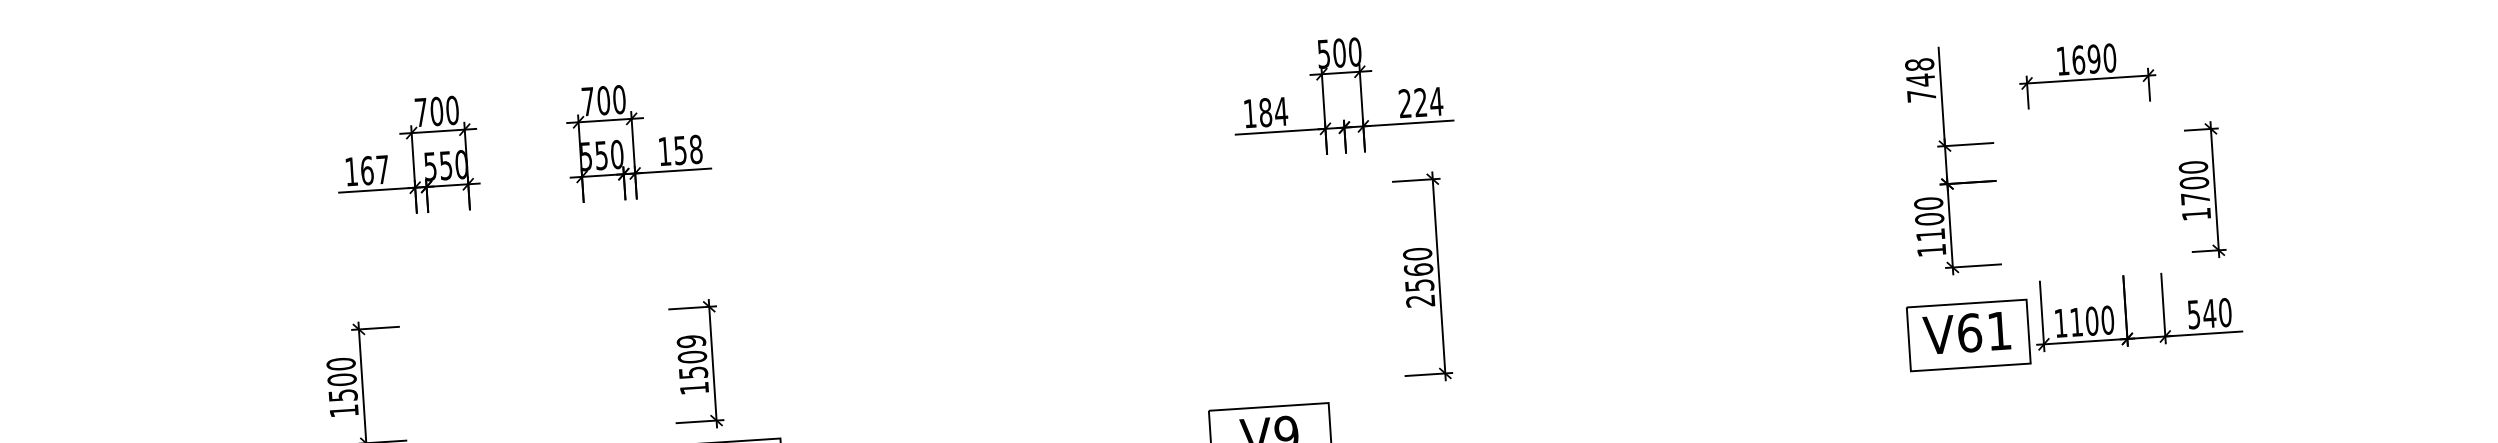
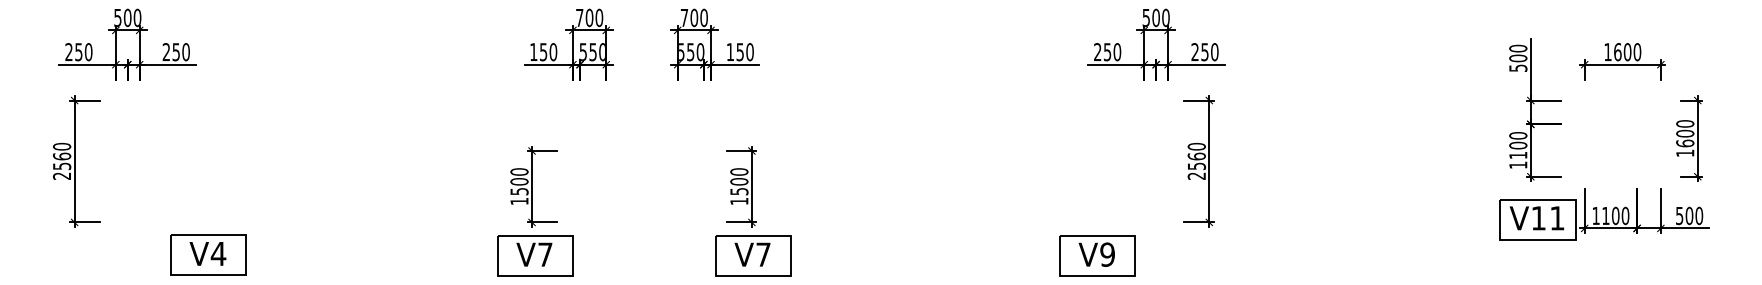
text: (2094, 59) -> (1627, 52), 1690 -> 1600
text: (1920, 78) -> (1518, 57), 748 -> 500
text: (1428, 102) -> (1209, 52), 224 -> 250
text: (1265, 113) -> (1107, 52), 184 -> 250
text: (695, 148) -> (749, 51), 158 -> 150
text: (375, 170) -> (548, 52), 167 -> 150
text: (2195, 198) -> (1685, 143), 1700 -> 1600
text: (2209, 312) -> (1689, 215), 540 -> 500
text: (1969, 333) -> (1538, 218), V61 -> V11
text: (691, 340) -> (739, 171), 1509 -> 1500

